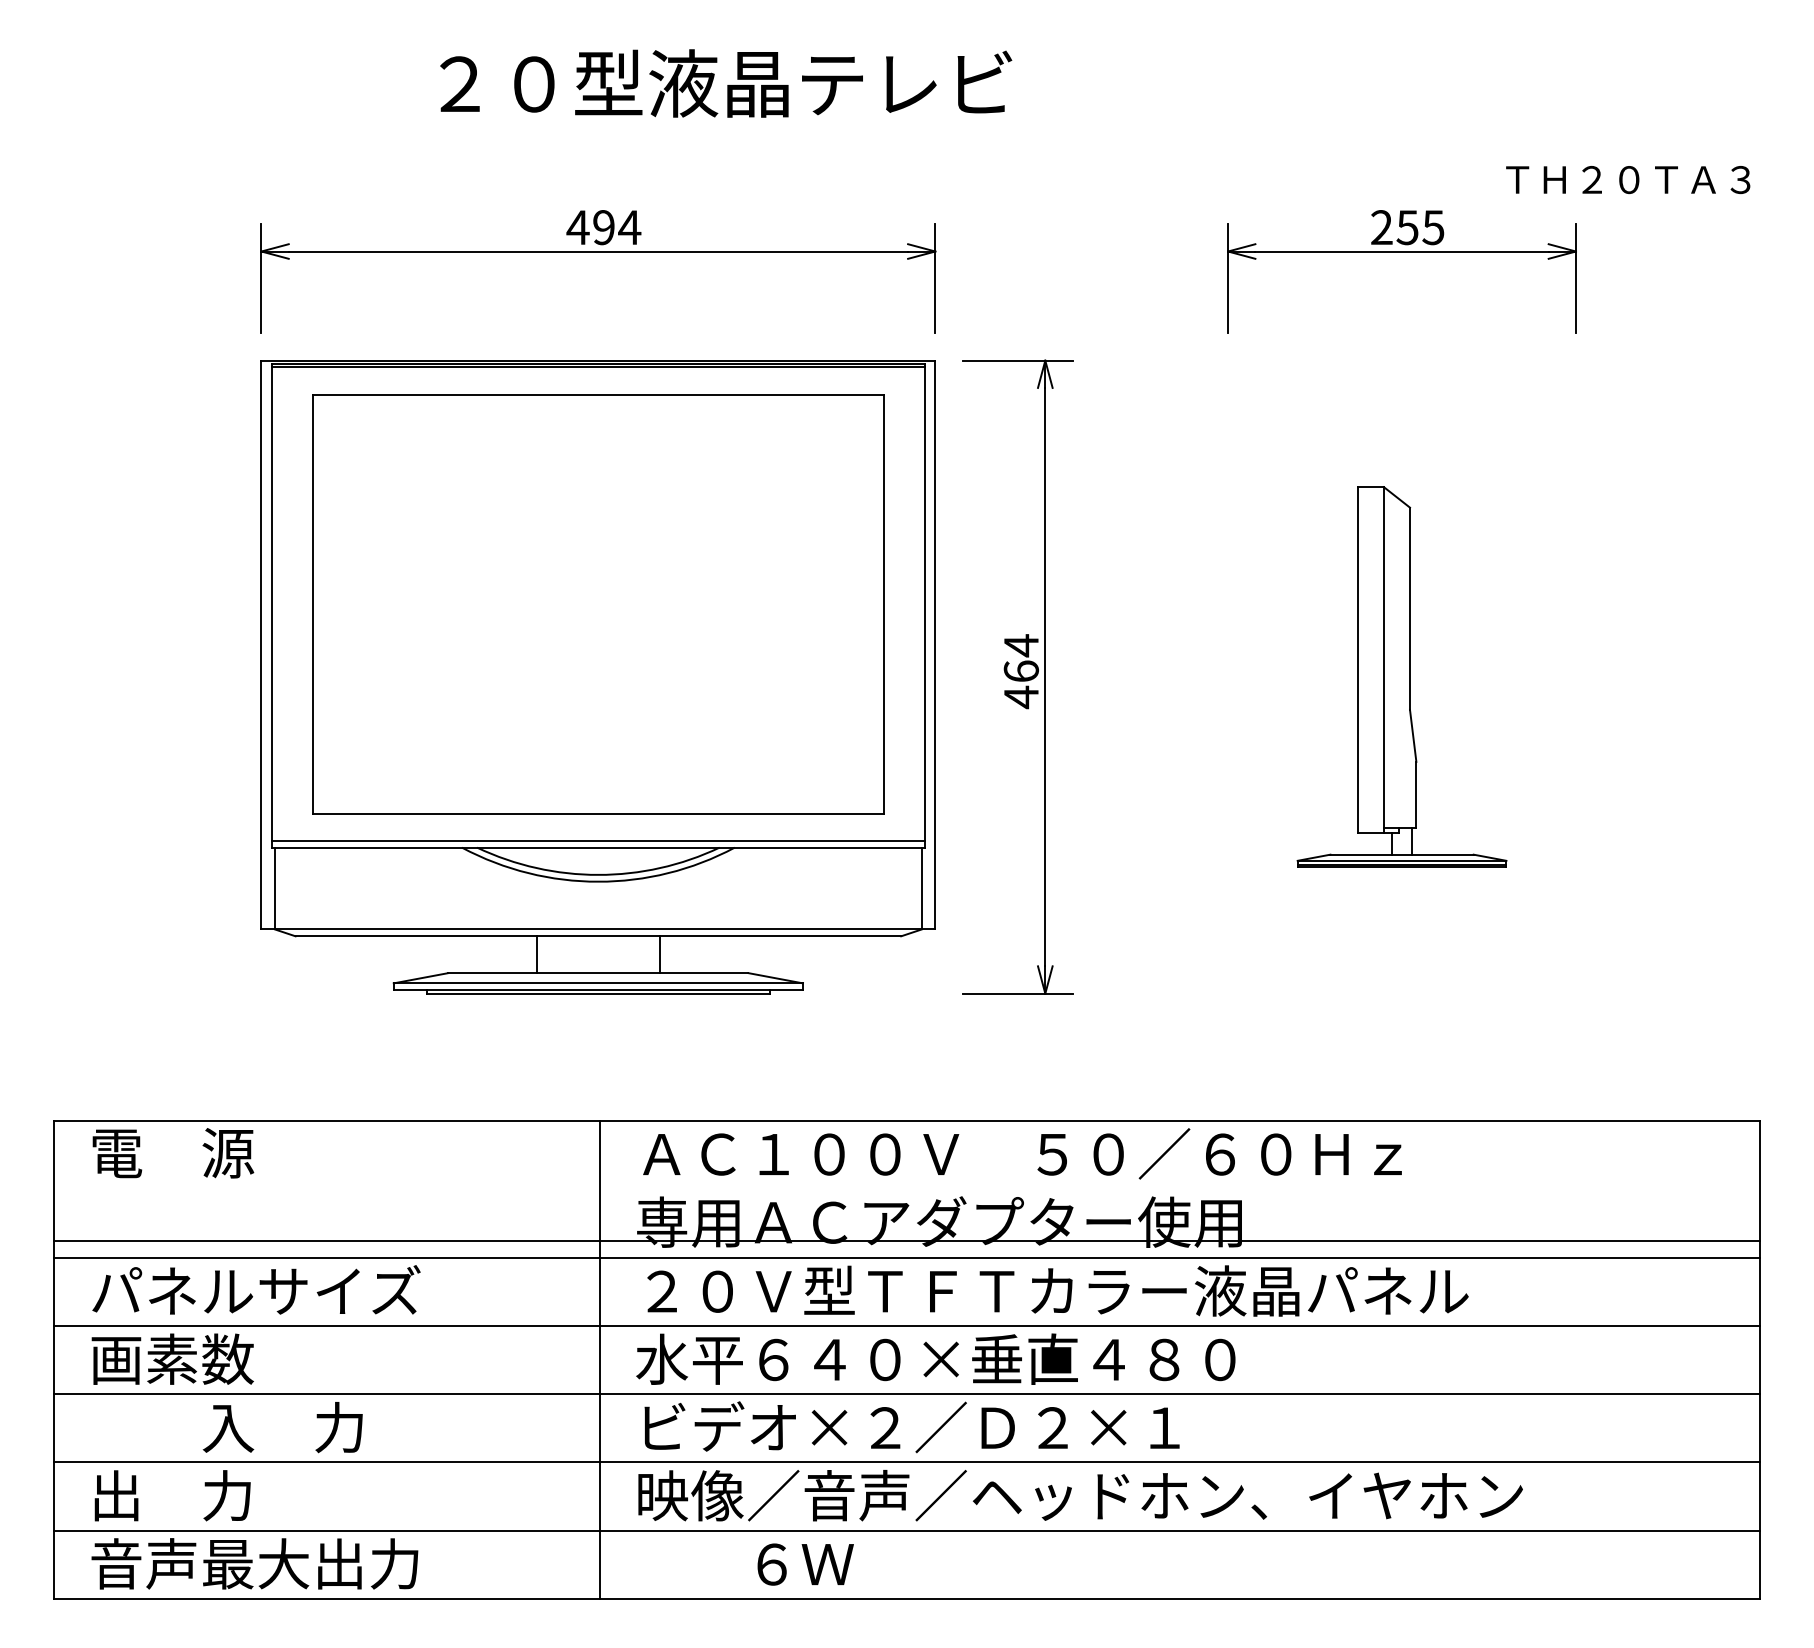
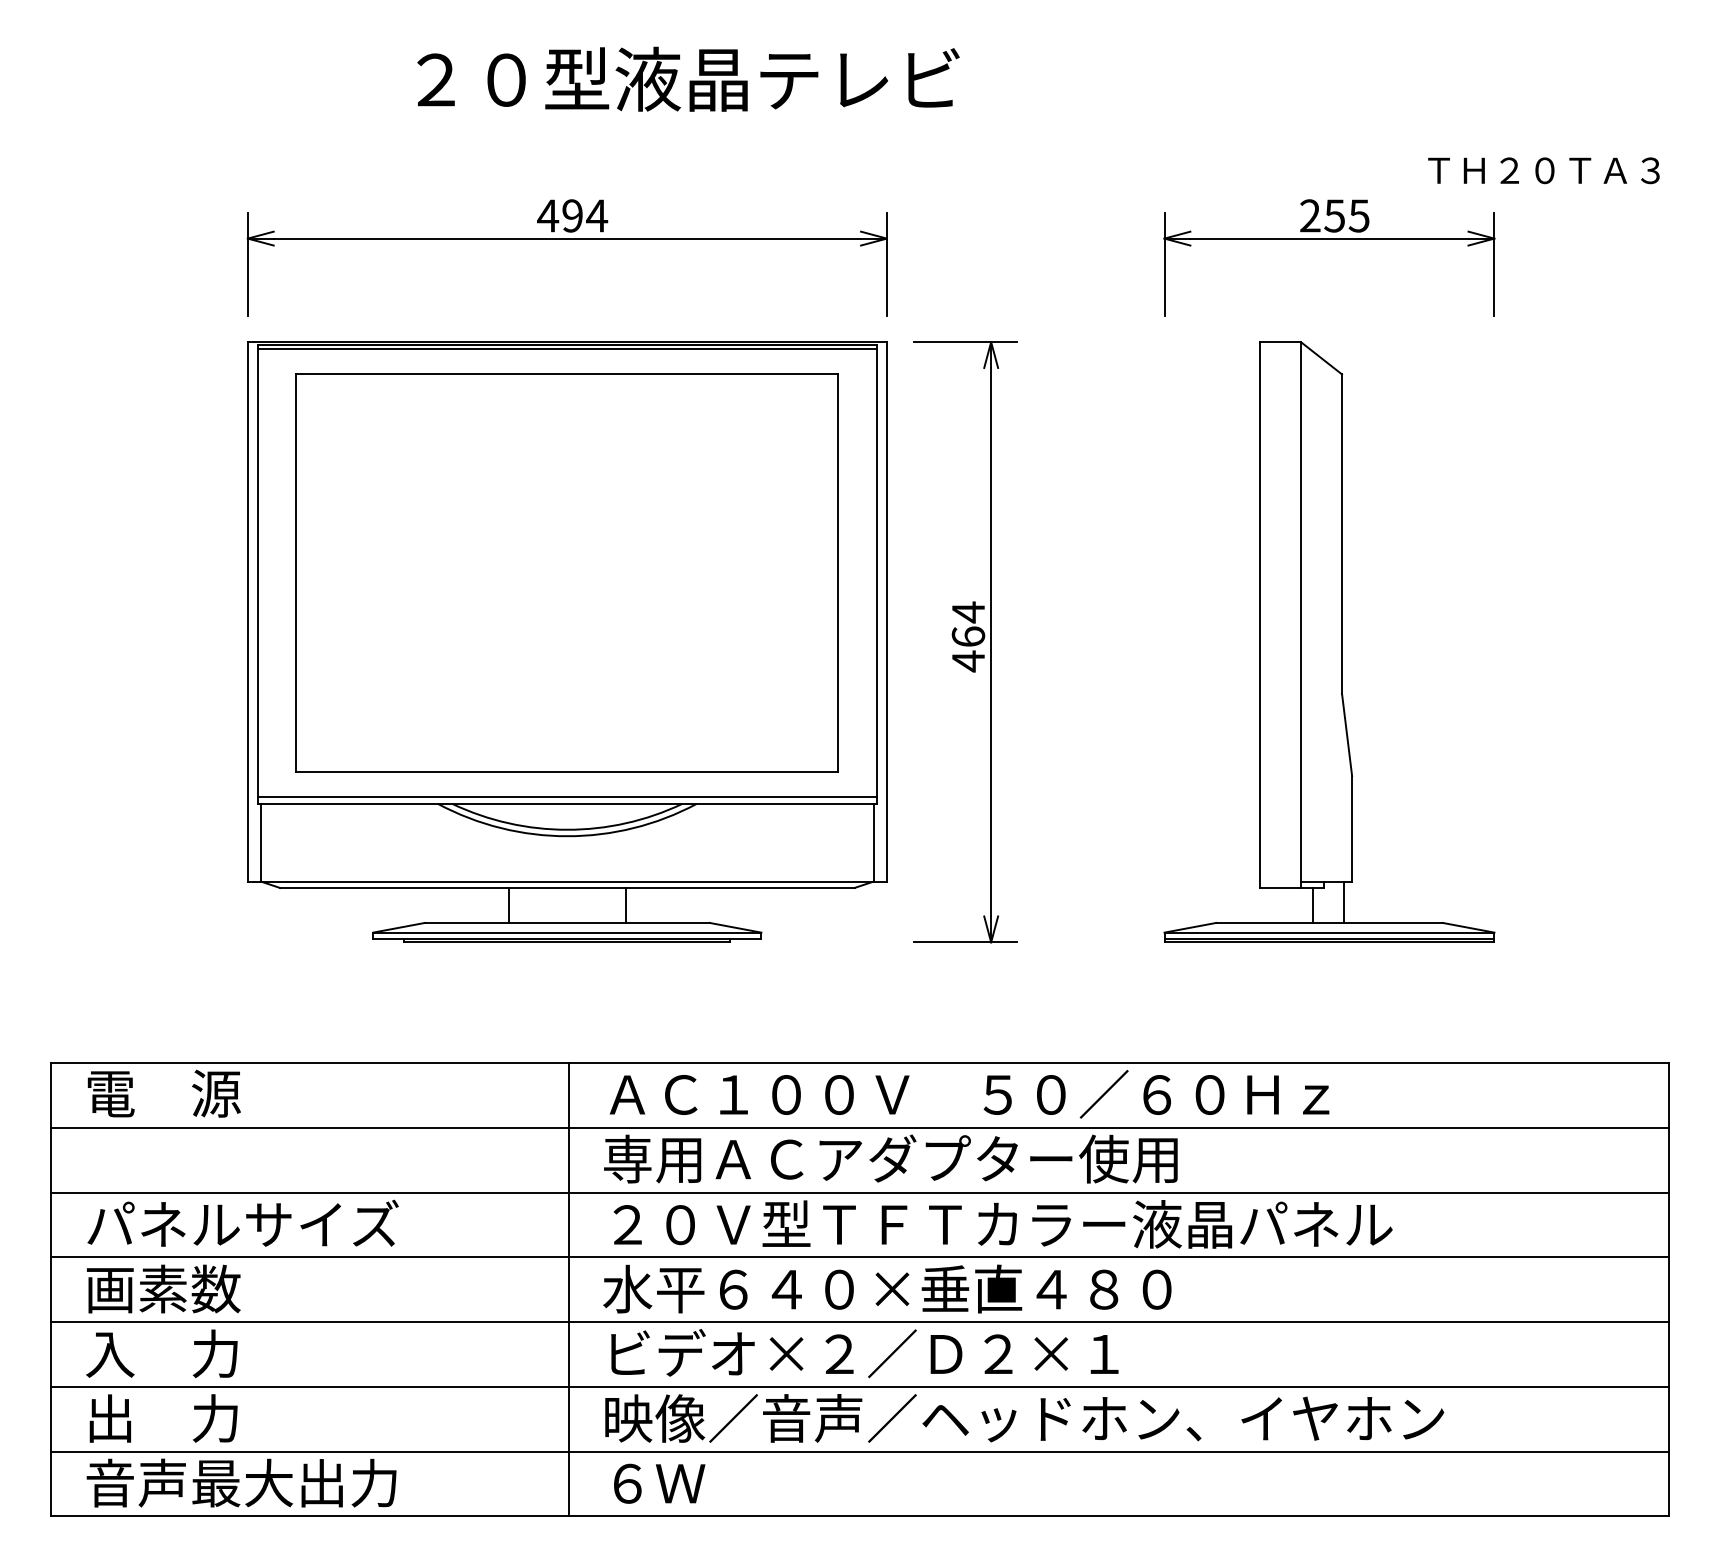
part: (1401, 676) -> (1328, 641), size x1.67
line: (906, 1240) -> (859, 1128), moved
text: (282, 1427) -> (161, 1353), moved
text: (805, 1564) -> (659, 1483), moved

